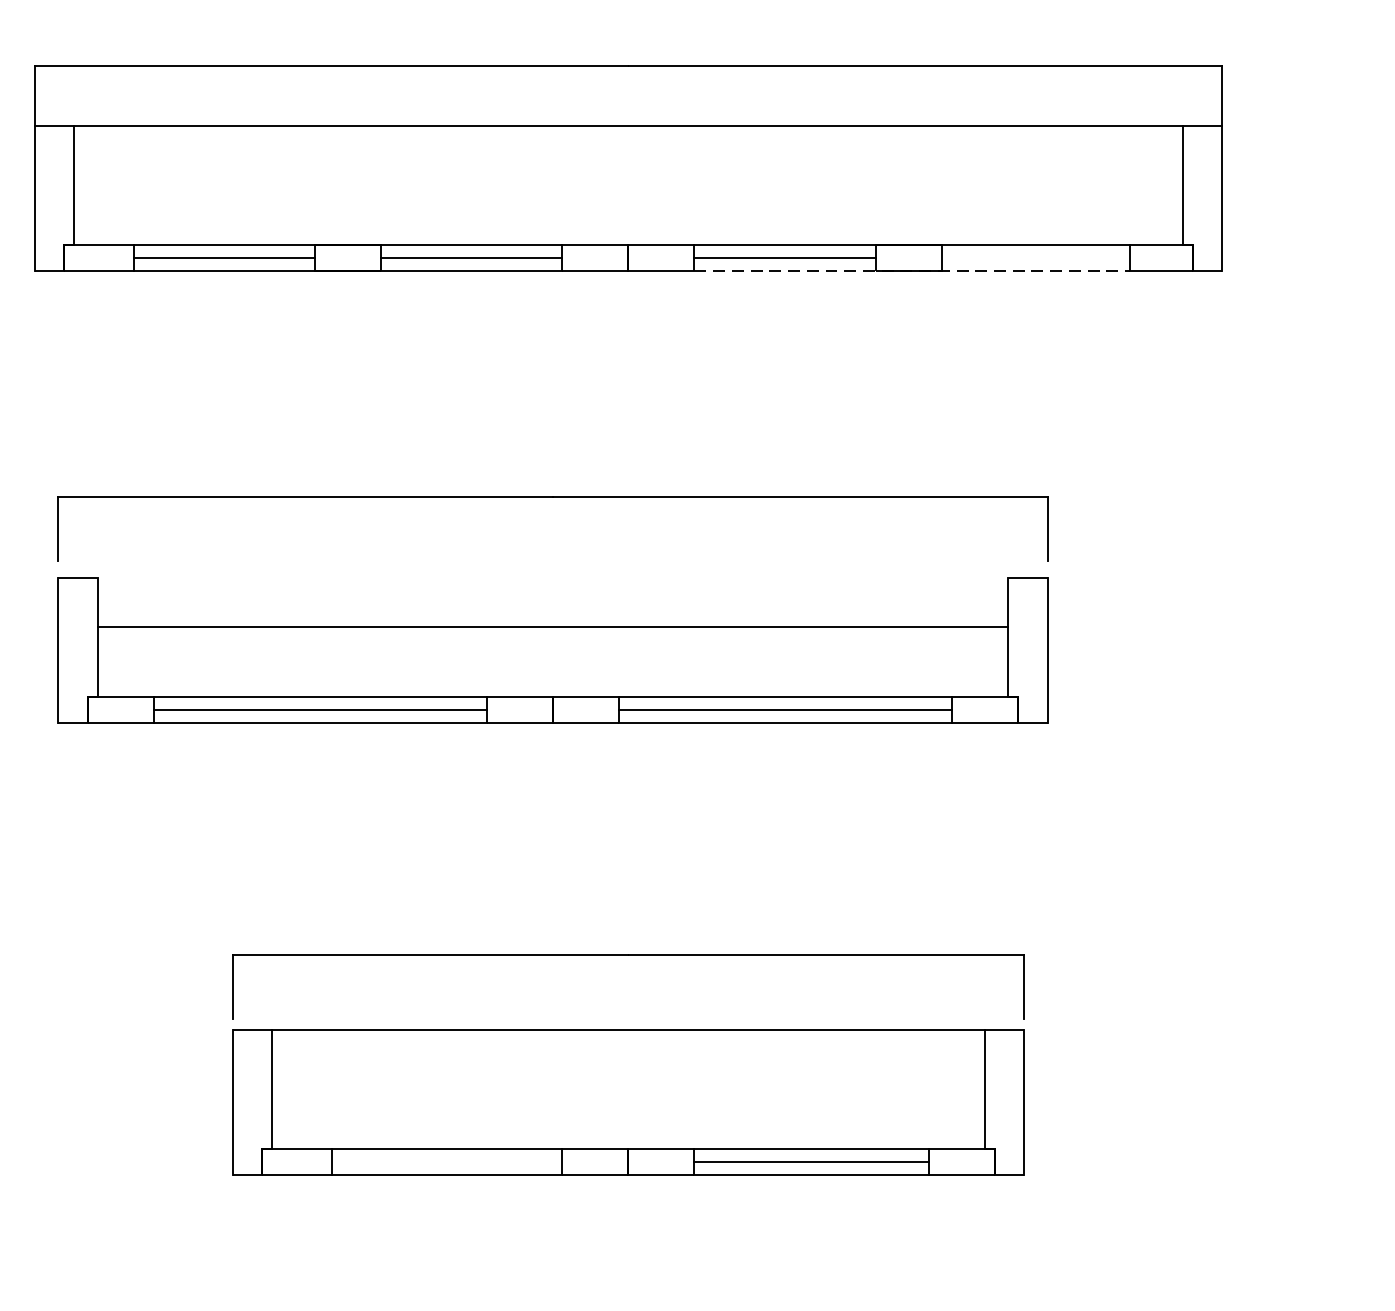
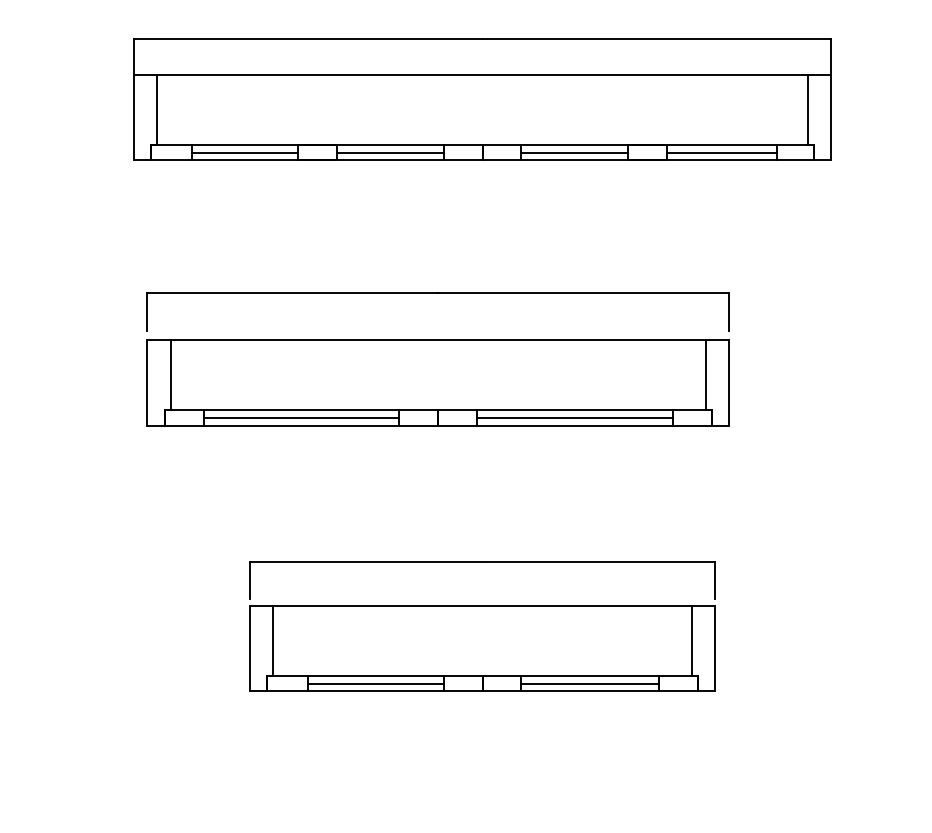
line: (1035, 258) -> (721, 152), added
line: (912, 271) -> (649, 160), dashed -> solid
line: (551, 627) -> (437, 340), moved
line: (446, 1162) -> (375, 683), added

